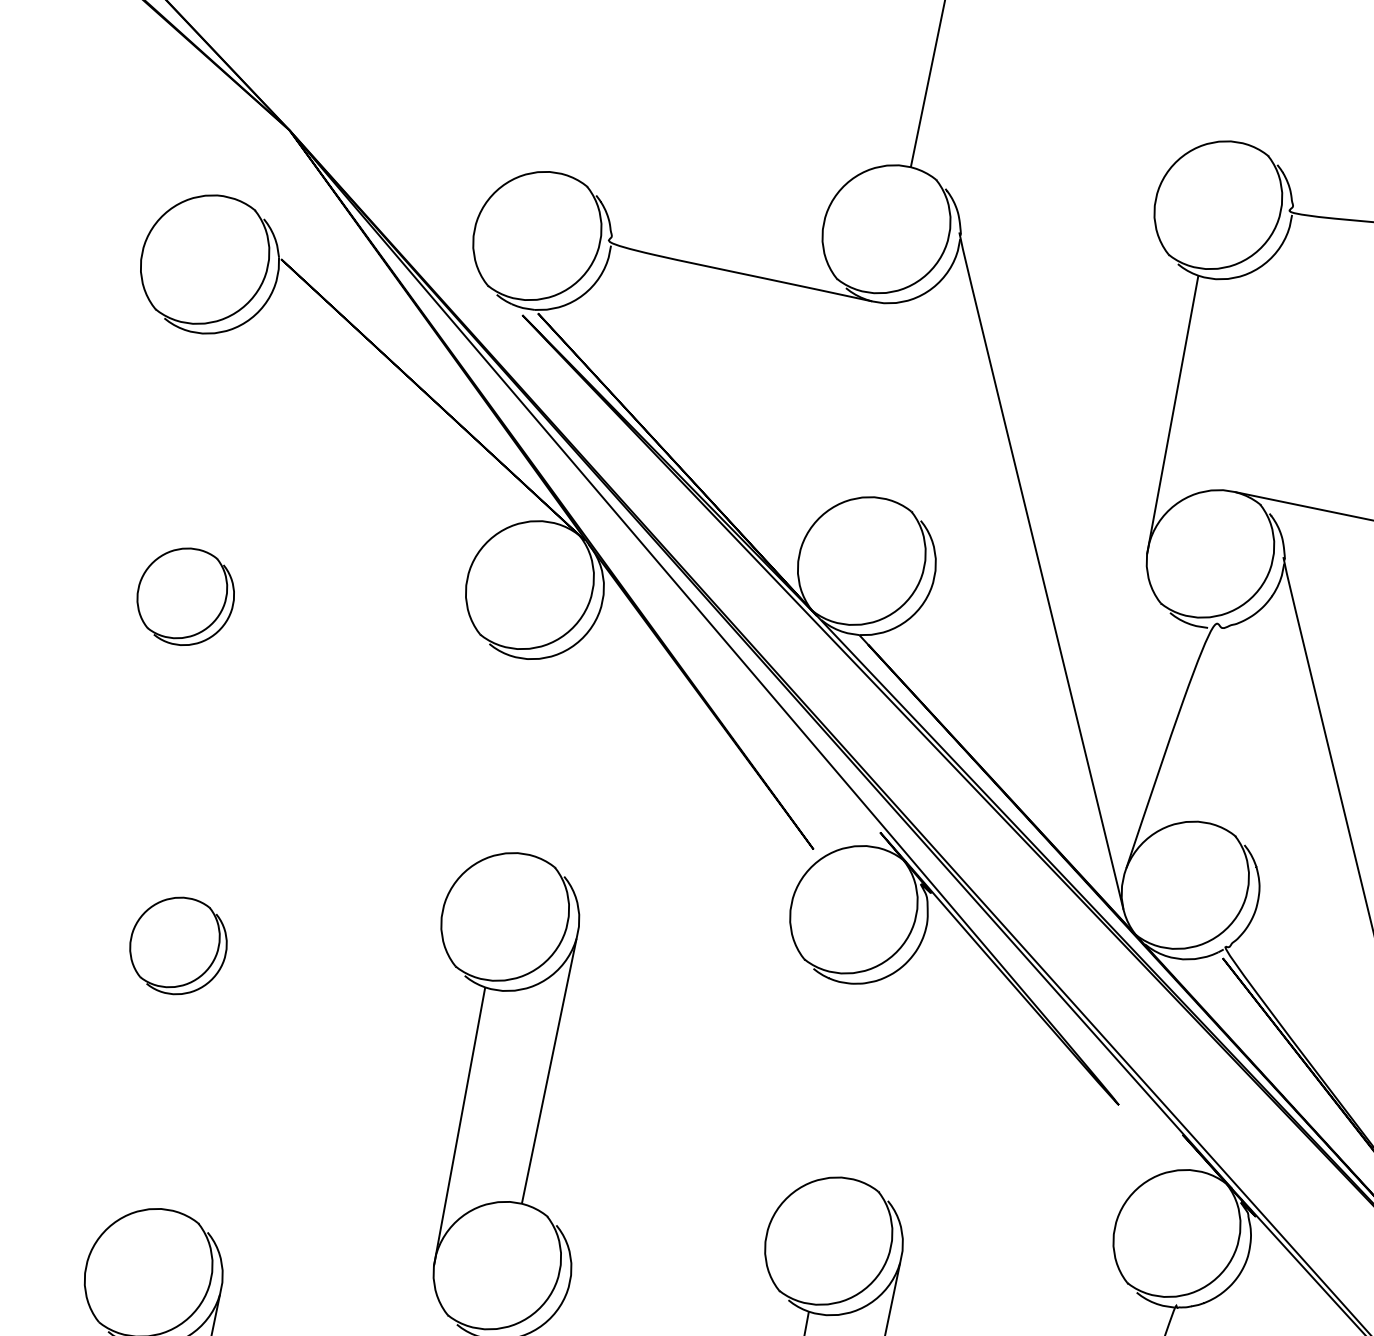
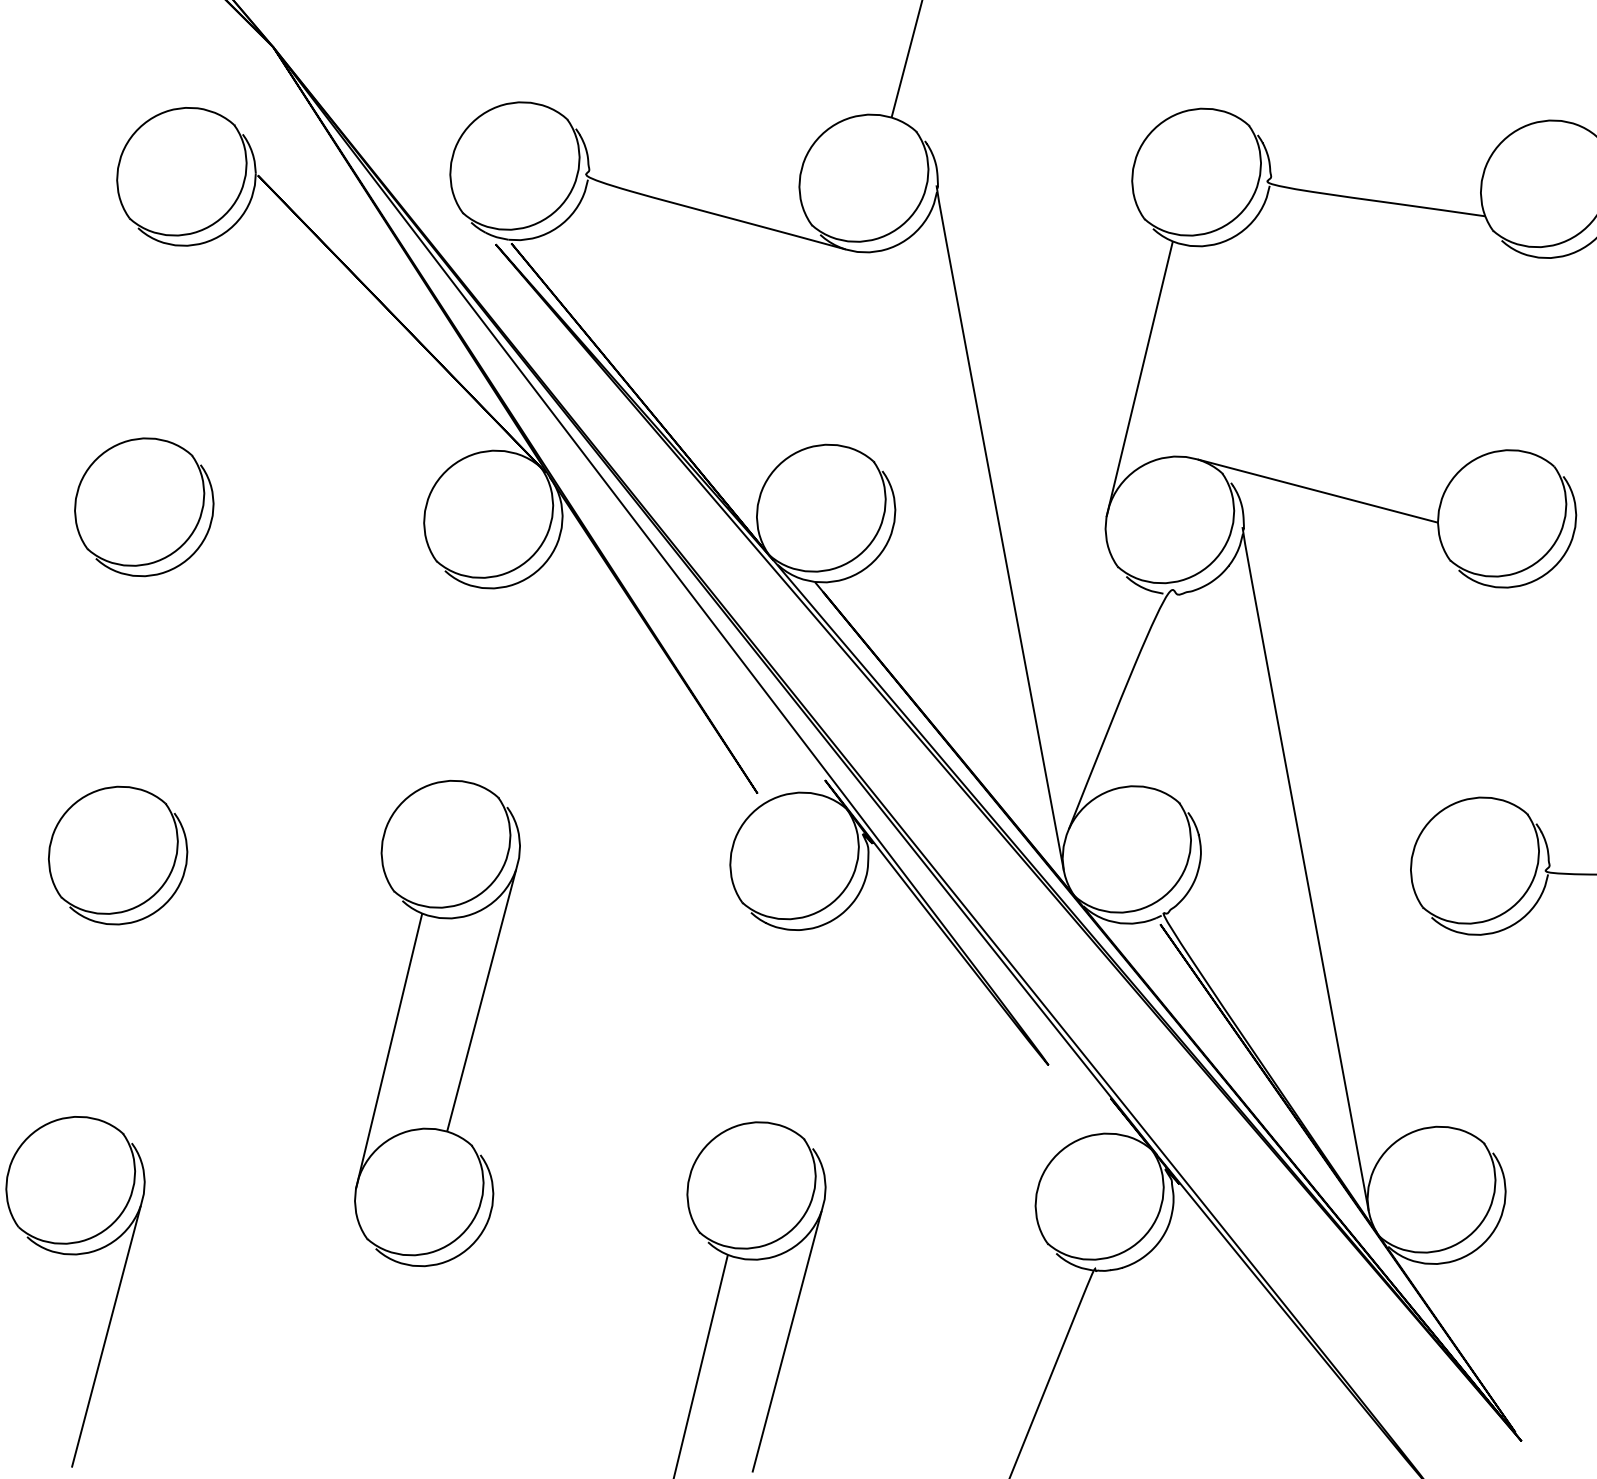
part: (185, 596) -> (144, 507), size x1.43
part: (178, 945) -> (118, 855), size x1.43

